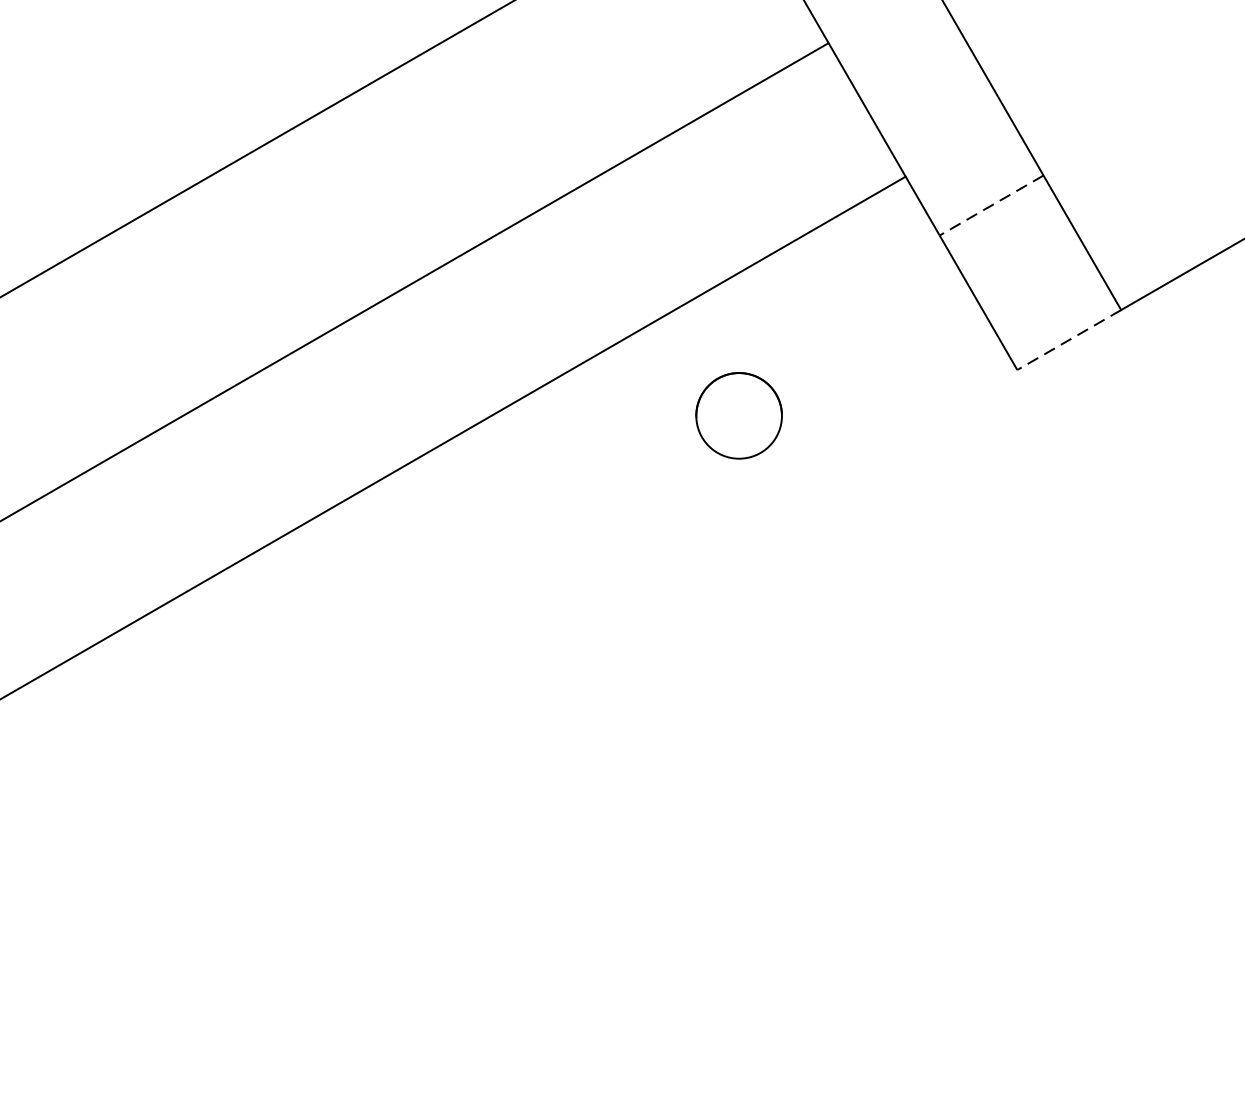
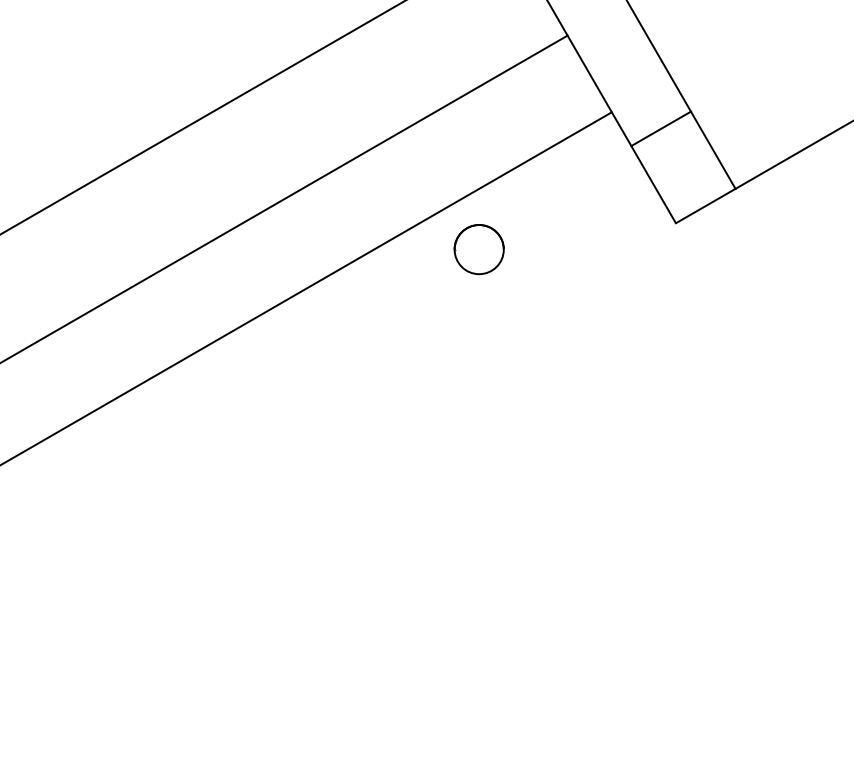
line: (990, 206) -> (660, 129), dashed -> solid
line: (1068, 340) -> (705, 206), dashed -> solid
circle: (737, 415) -> (478, 249), moved

